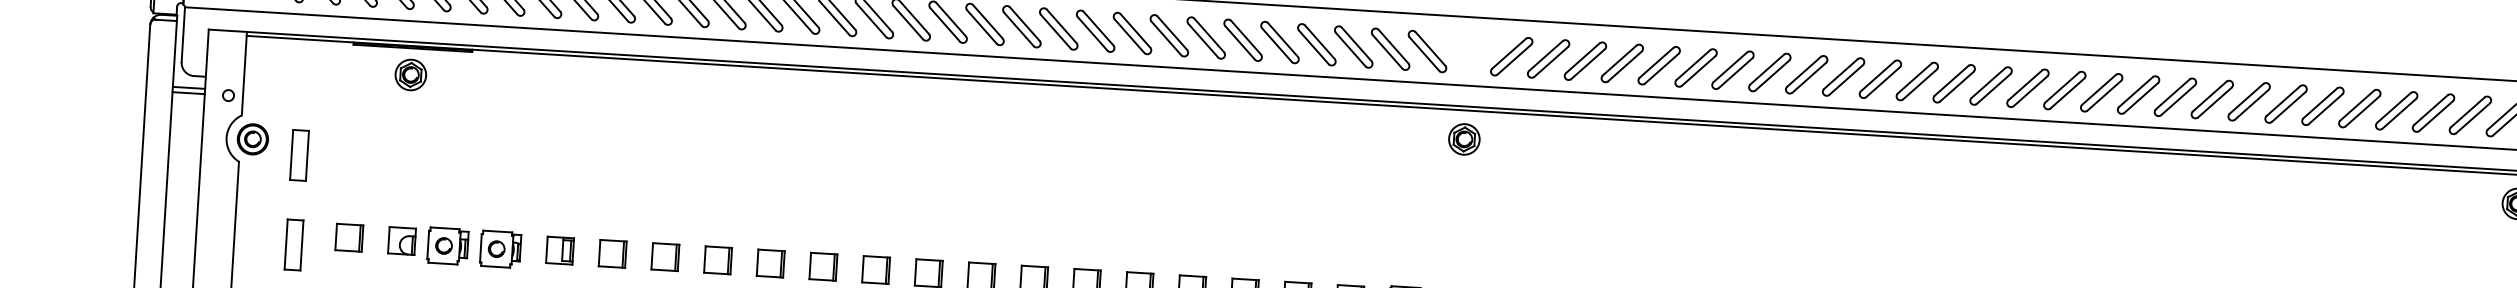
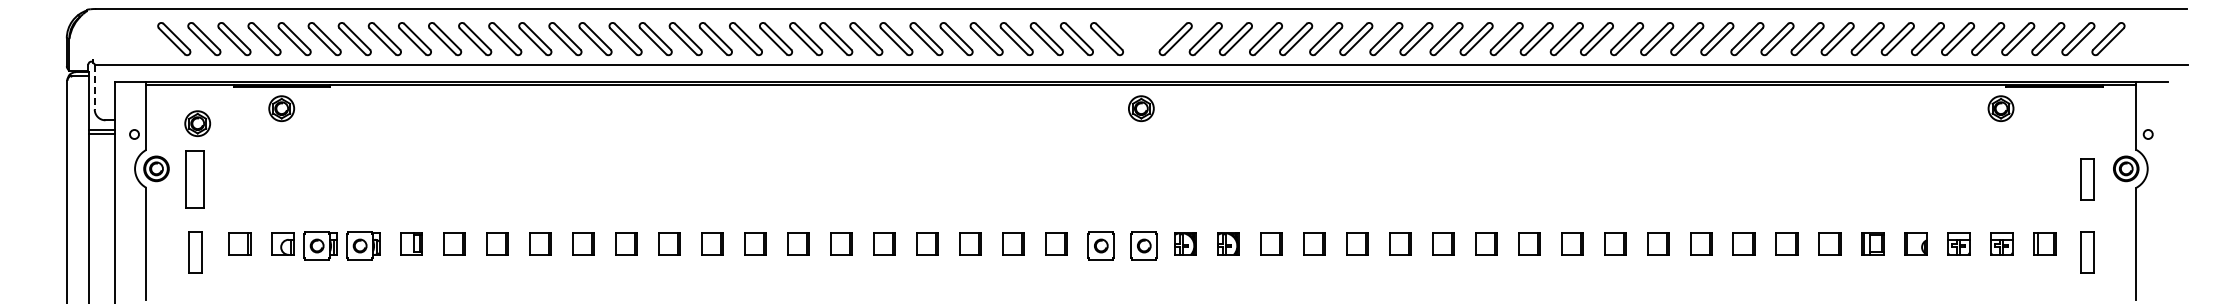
line: (183, 35) -> (94, 87), solid -> dashed
part: (306, 86) -> (197, 123), added
part: (299, 155) -> (195, 179), size x1.4

